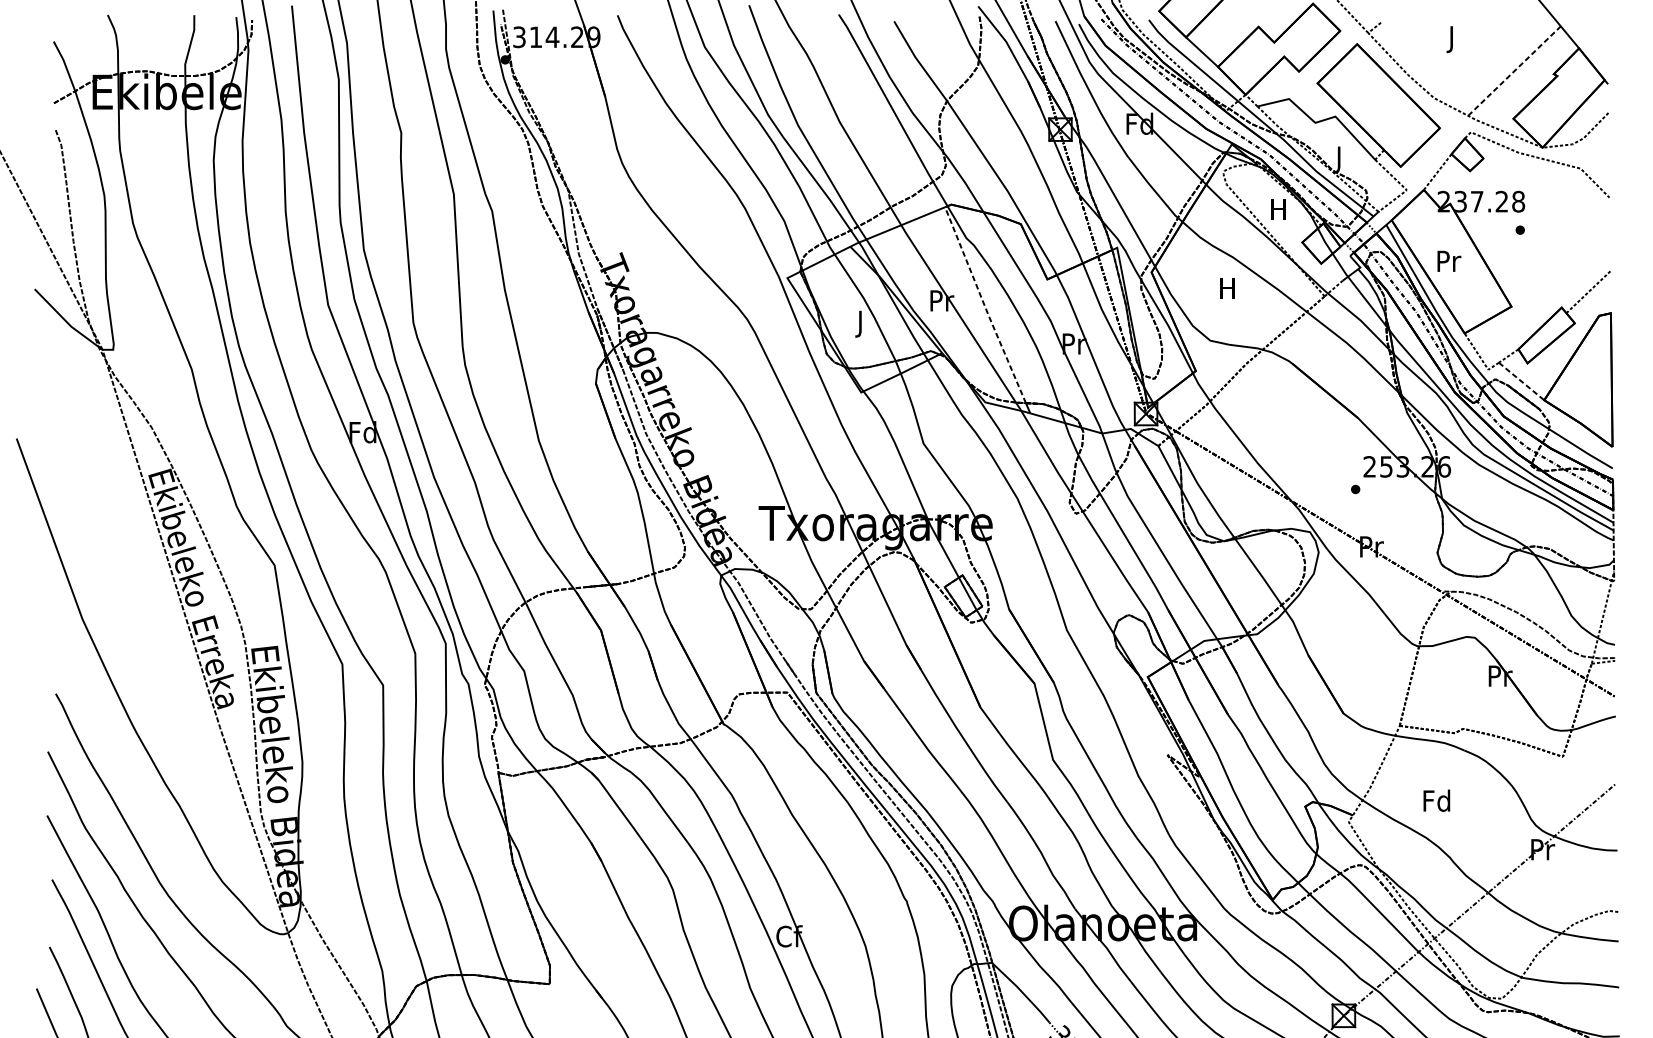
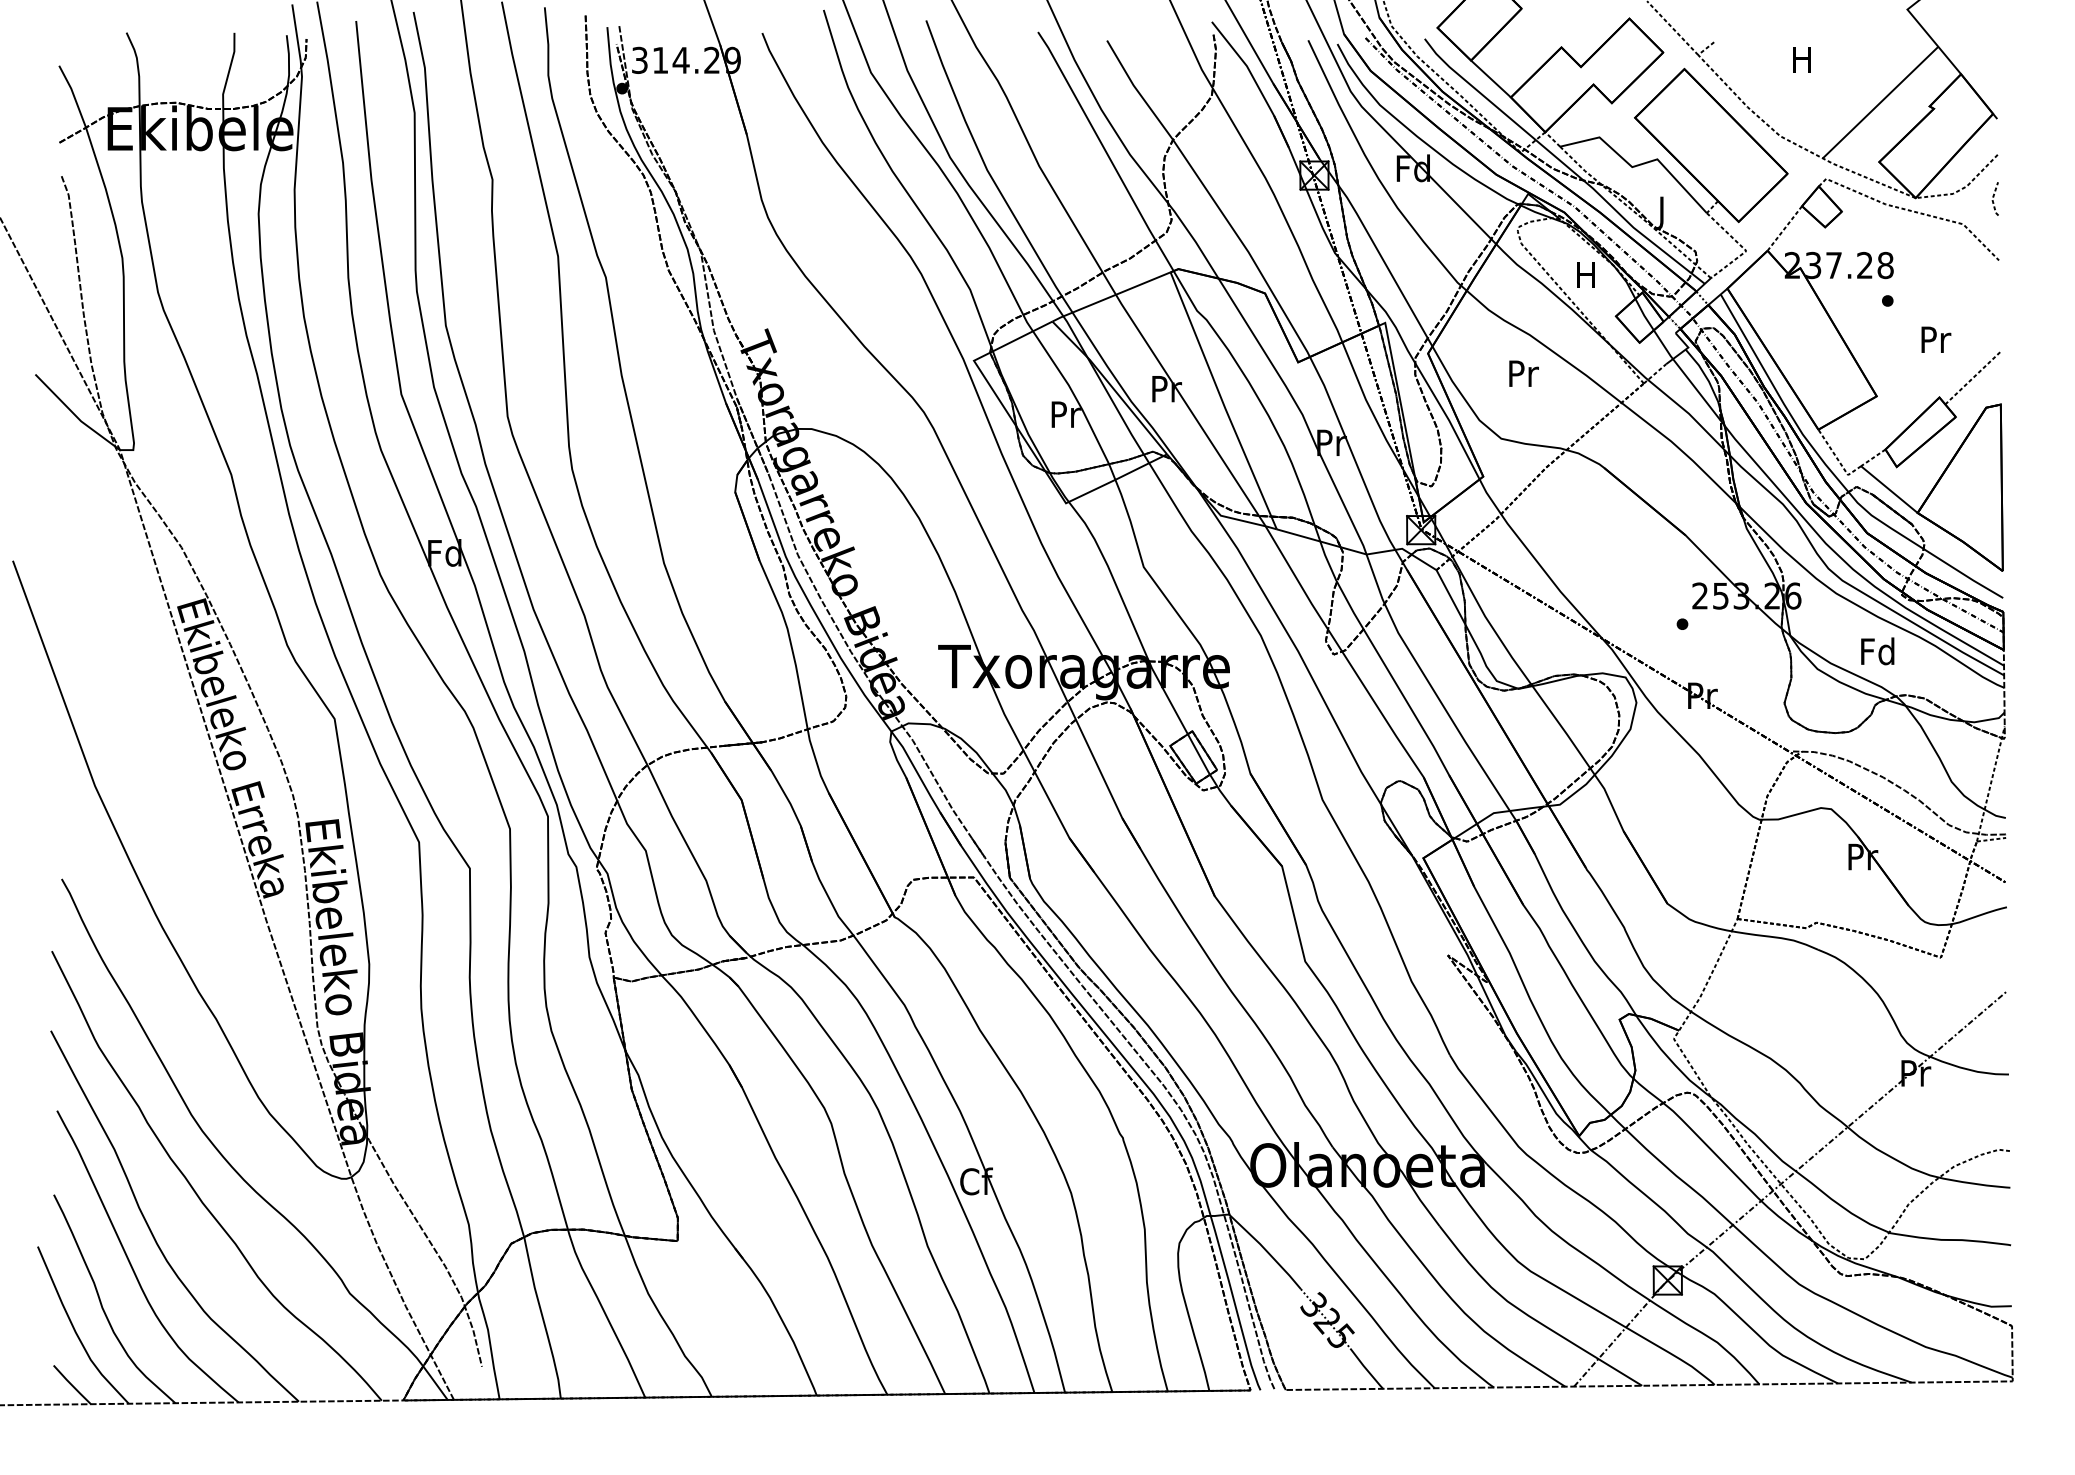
text: (1451, 39) -> (1801, 63), J -> H
line: (1514, 71) -> (1880, 102), dashed -> solid
line: (1605, 147) -> (1994, 197), added
text: (1449, 261) -> (1936, 339), moved
text: (1228, 288) -> (1523, 373), H -> Pr
line: (985, 306) -> (1220, 395), dashed -> solid
text: (861, 323) -> (1066, 417), J -> Pr
line: (1521, 381) -> (1889, 489), dashed -> solid
text: (1436, 800) -> (1877, 651), moved

